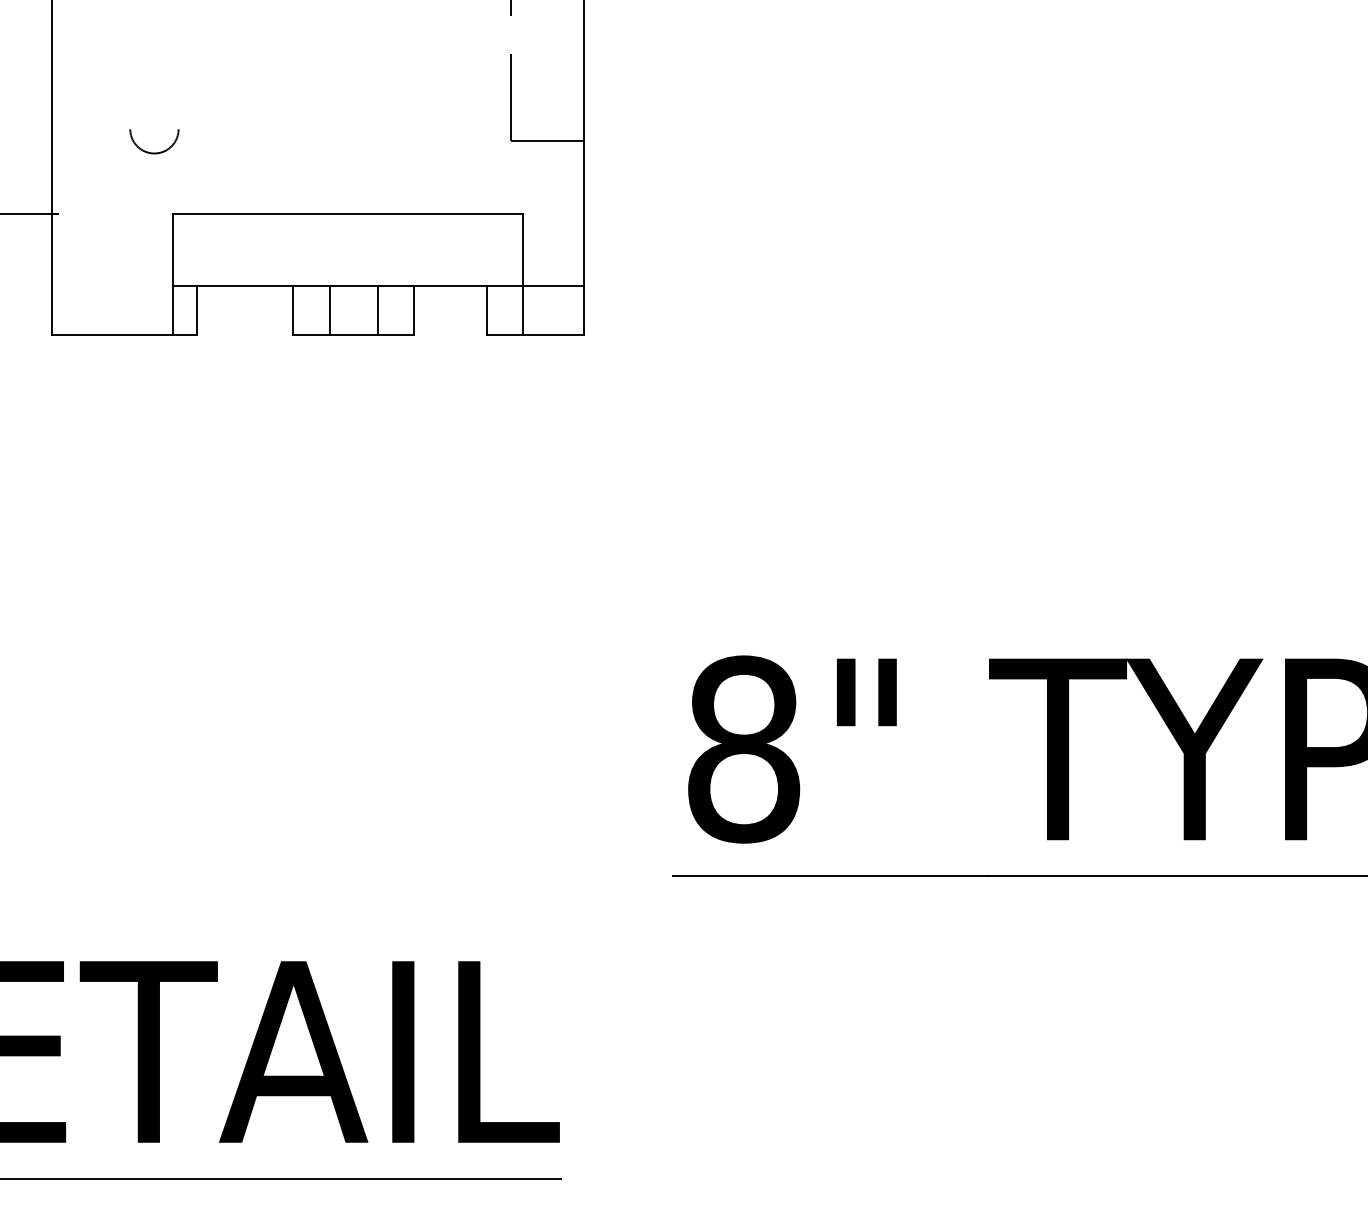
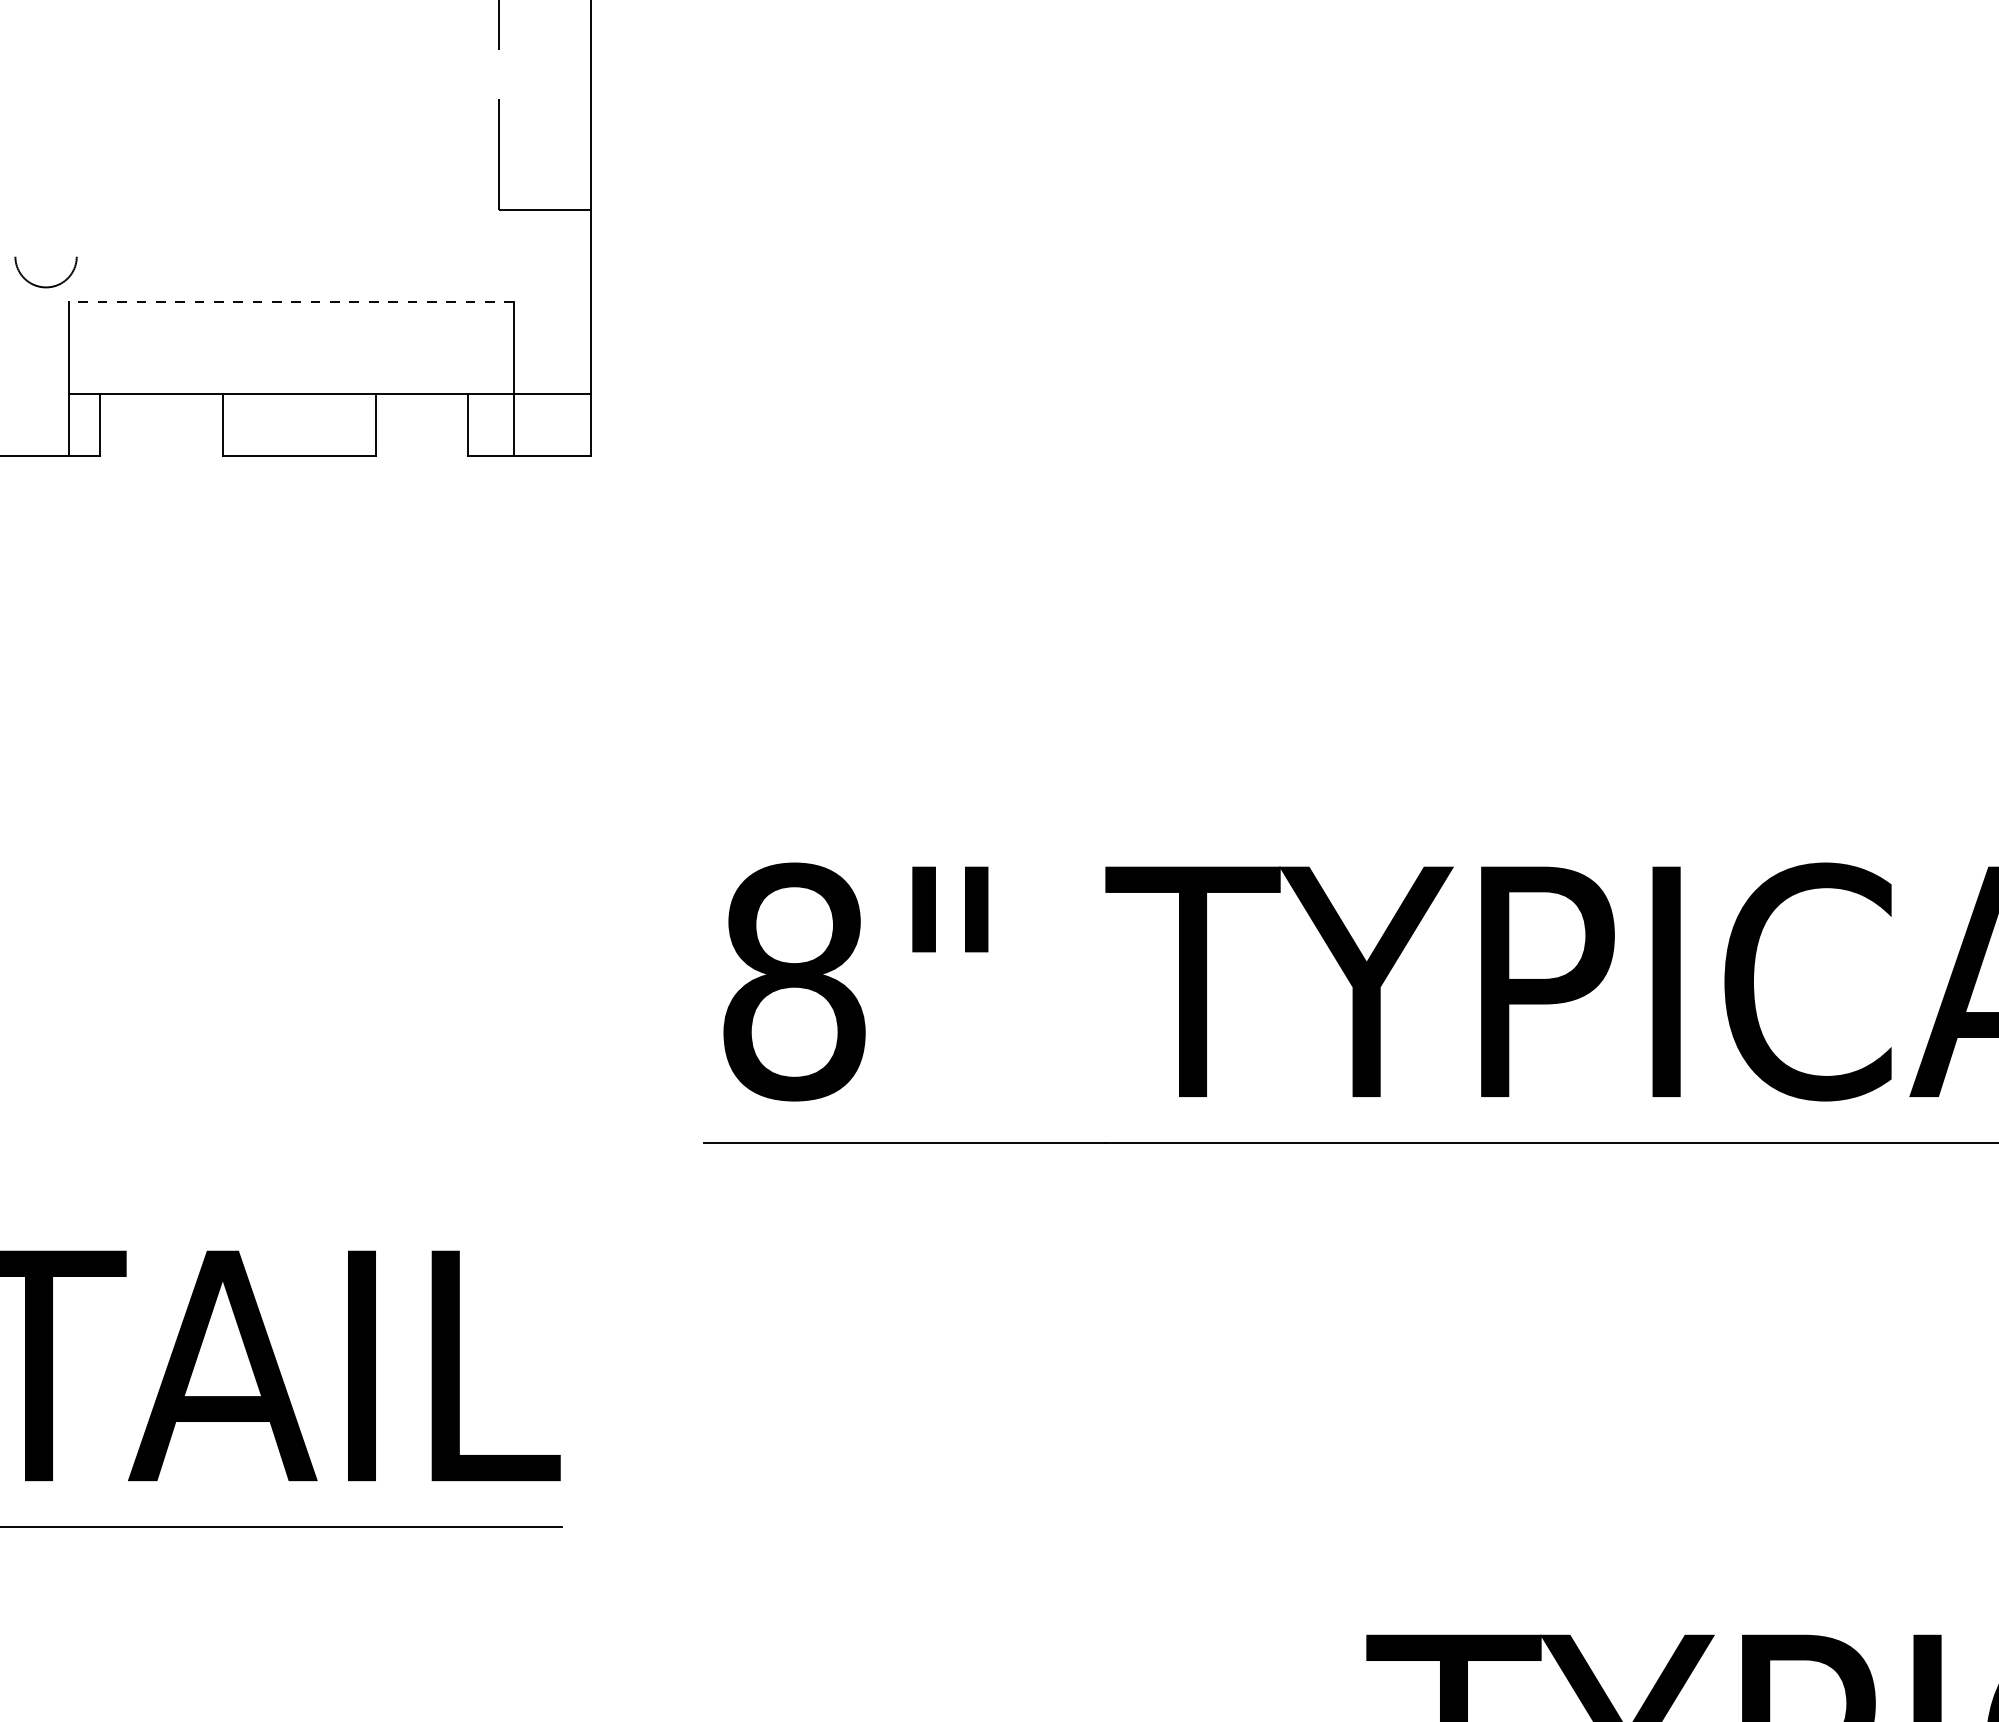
part: (153, 152) -> (45, 286), moved
line: (347, 214) -> (291, 302), solid -> dashed
line: (329, 310) -> (268, 424), removed
line: (377, 310) -> (329, 424), removed

